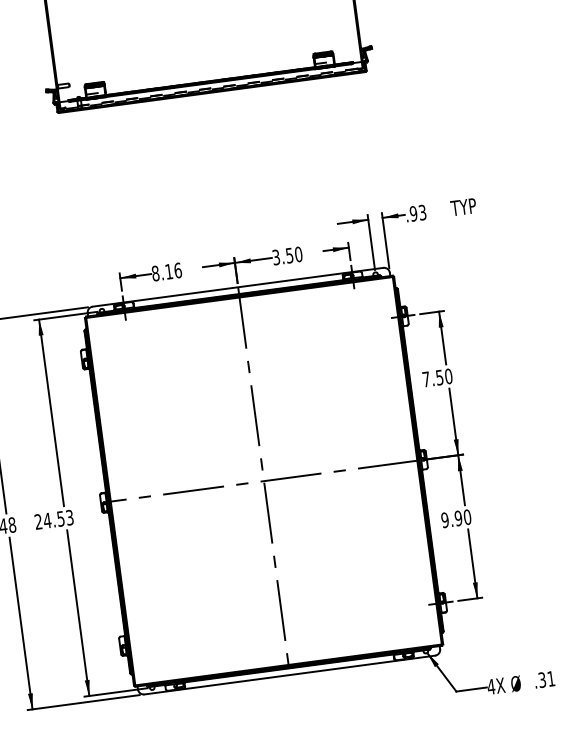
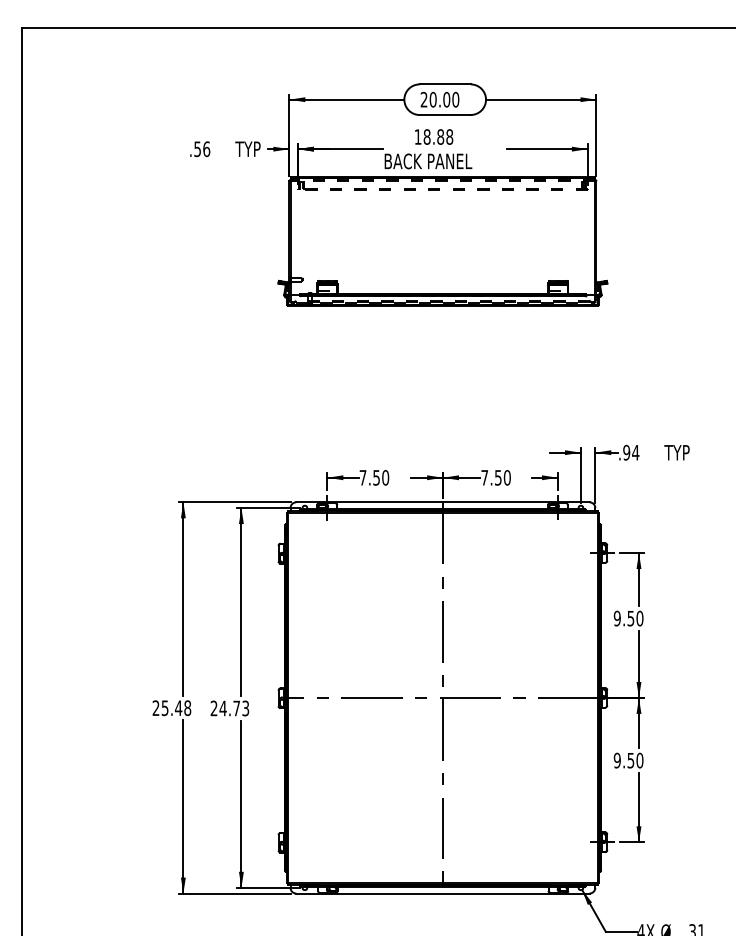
text: (422, 212) -> (635, 452), .93 -> .94
text: (275, 257) -> (484, 477), 3.50 -> 7.50
text: (166, 271) -> (374, 477), 8.16 -> 7.50
text: (425, 379) -> (616, 618), 7.50 -> 9.50
text: (60, 518) -> (236, 708), 24.53 -> 24.73
text: (458, 518) -> (630, 760), 9.90 -> 9.50

